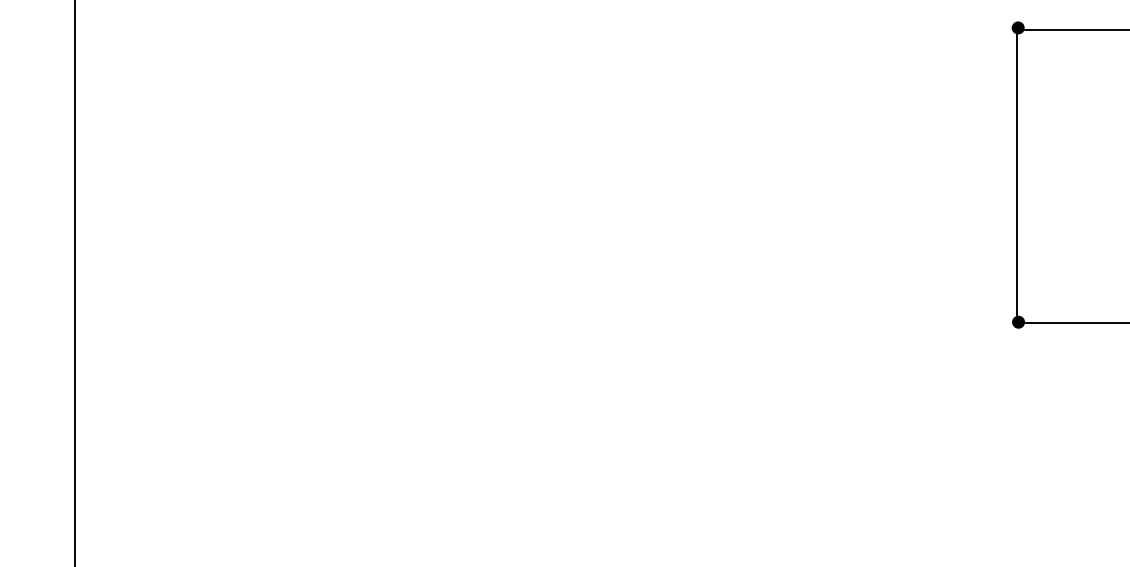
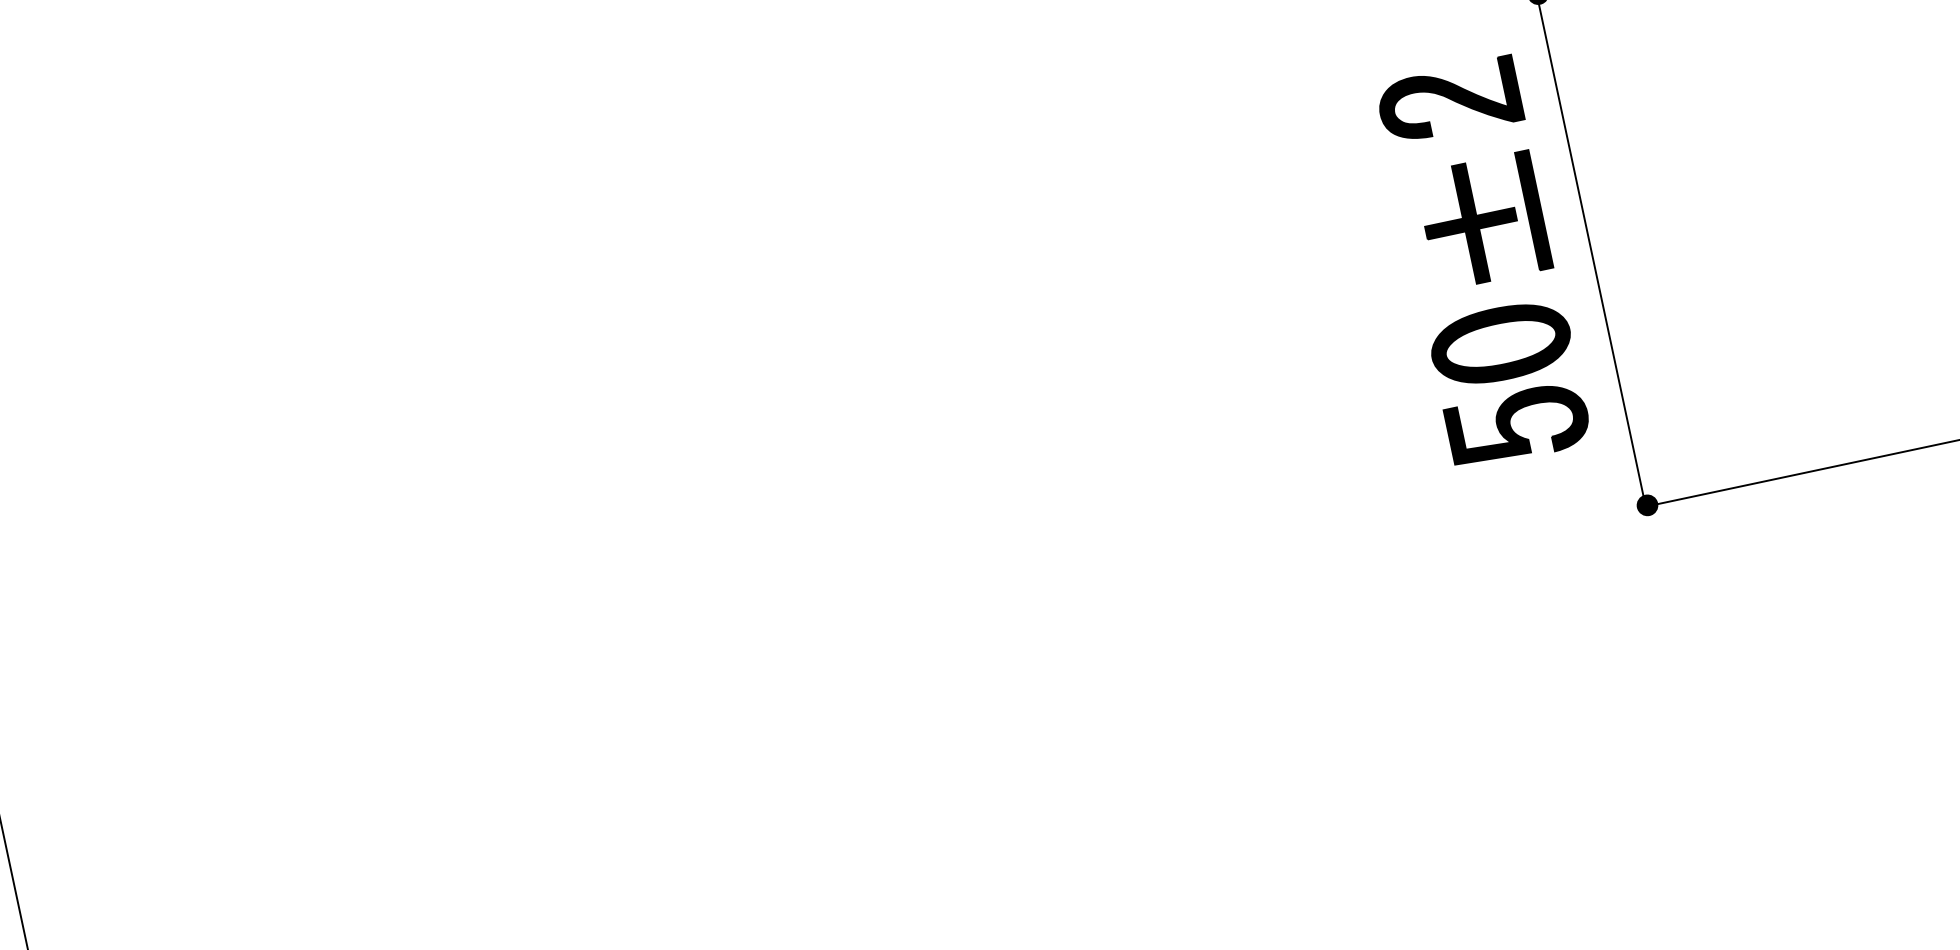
part: (956, 169) -> (1483, 262), added

